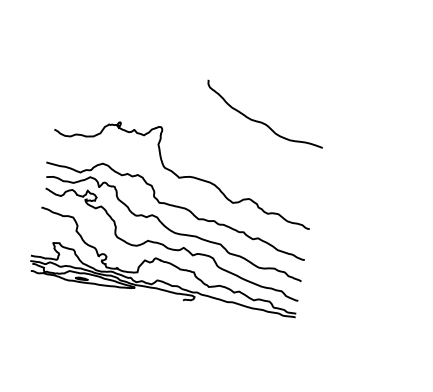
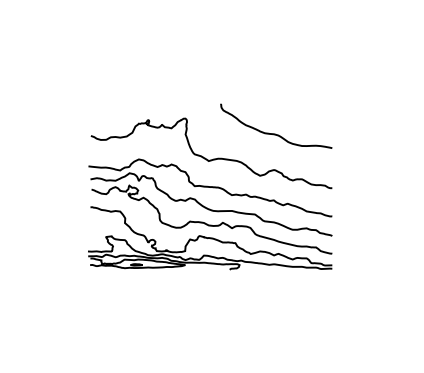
curve: (263, 121) -> (275, 133), moved

